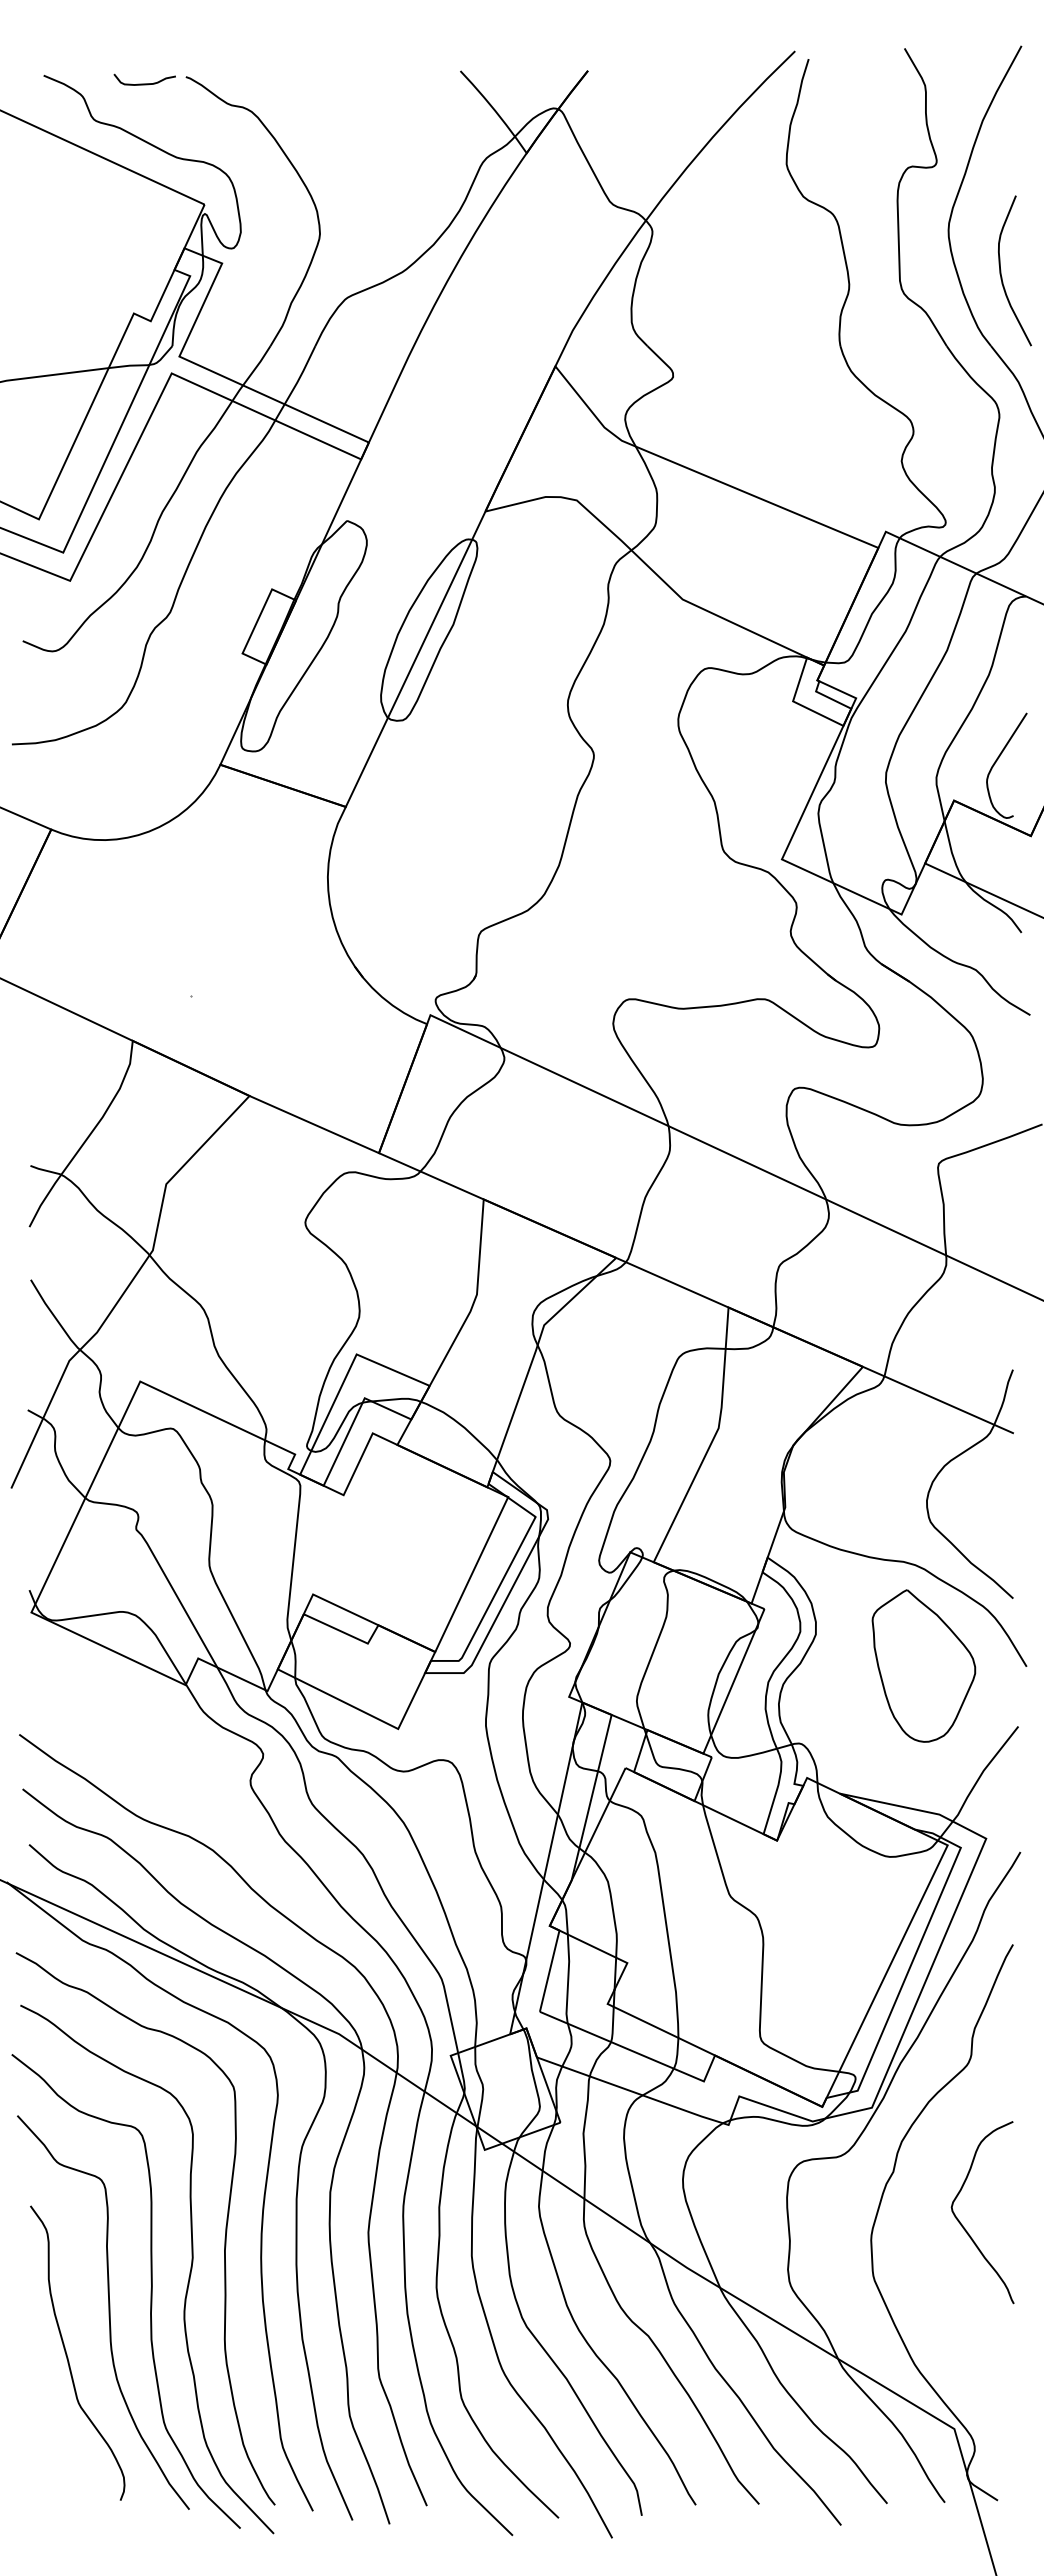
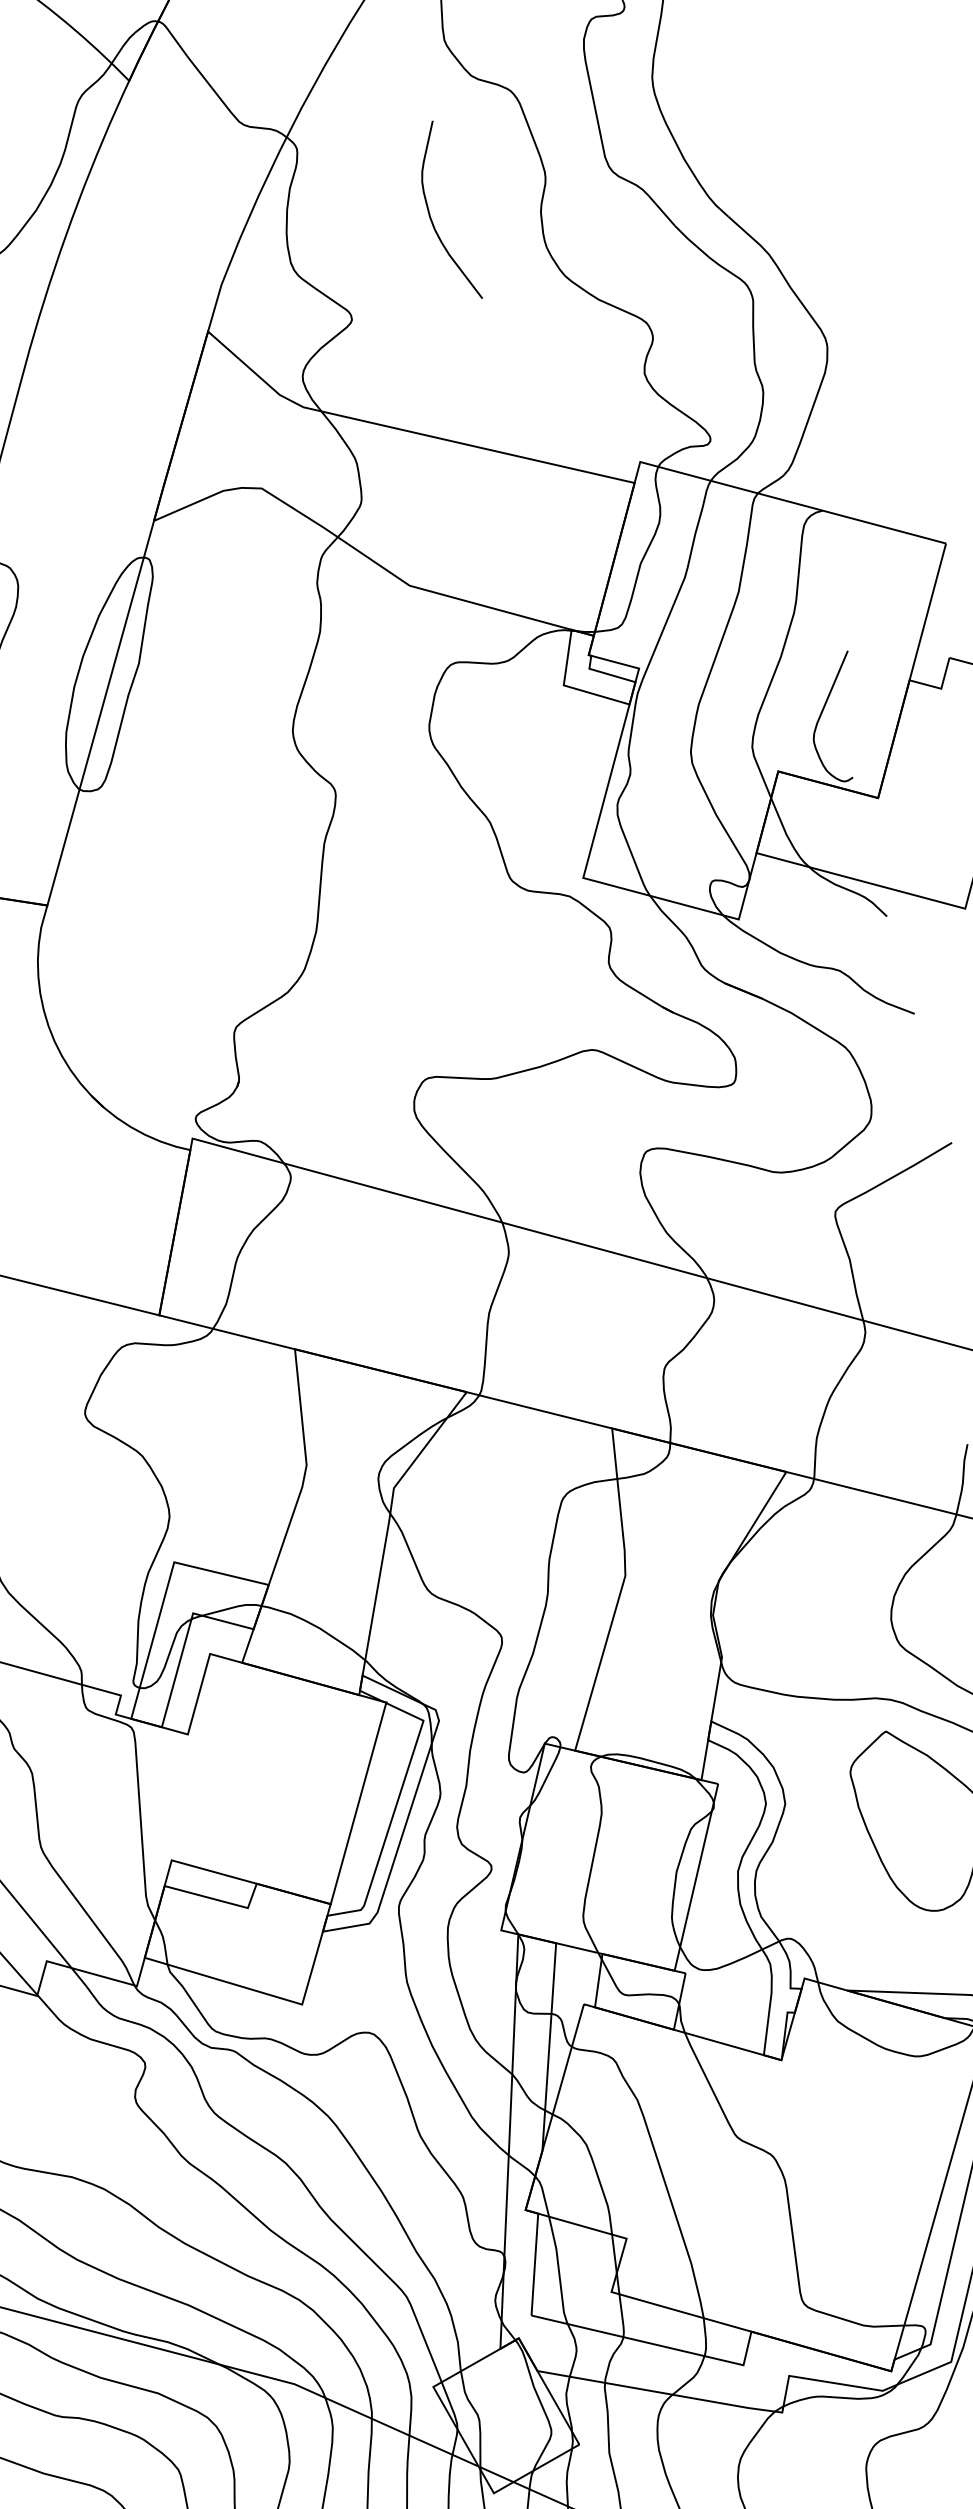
curve: (1001, 270) -> (430, 213), moved

